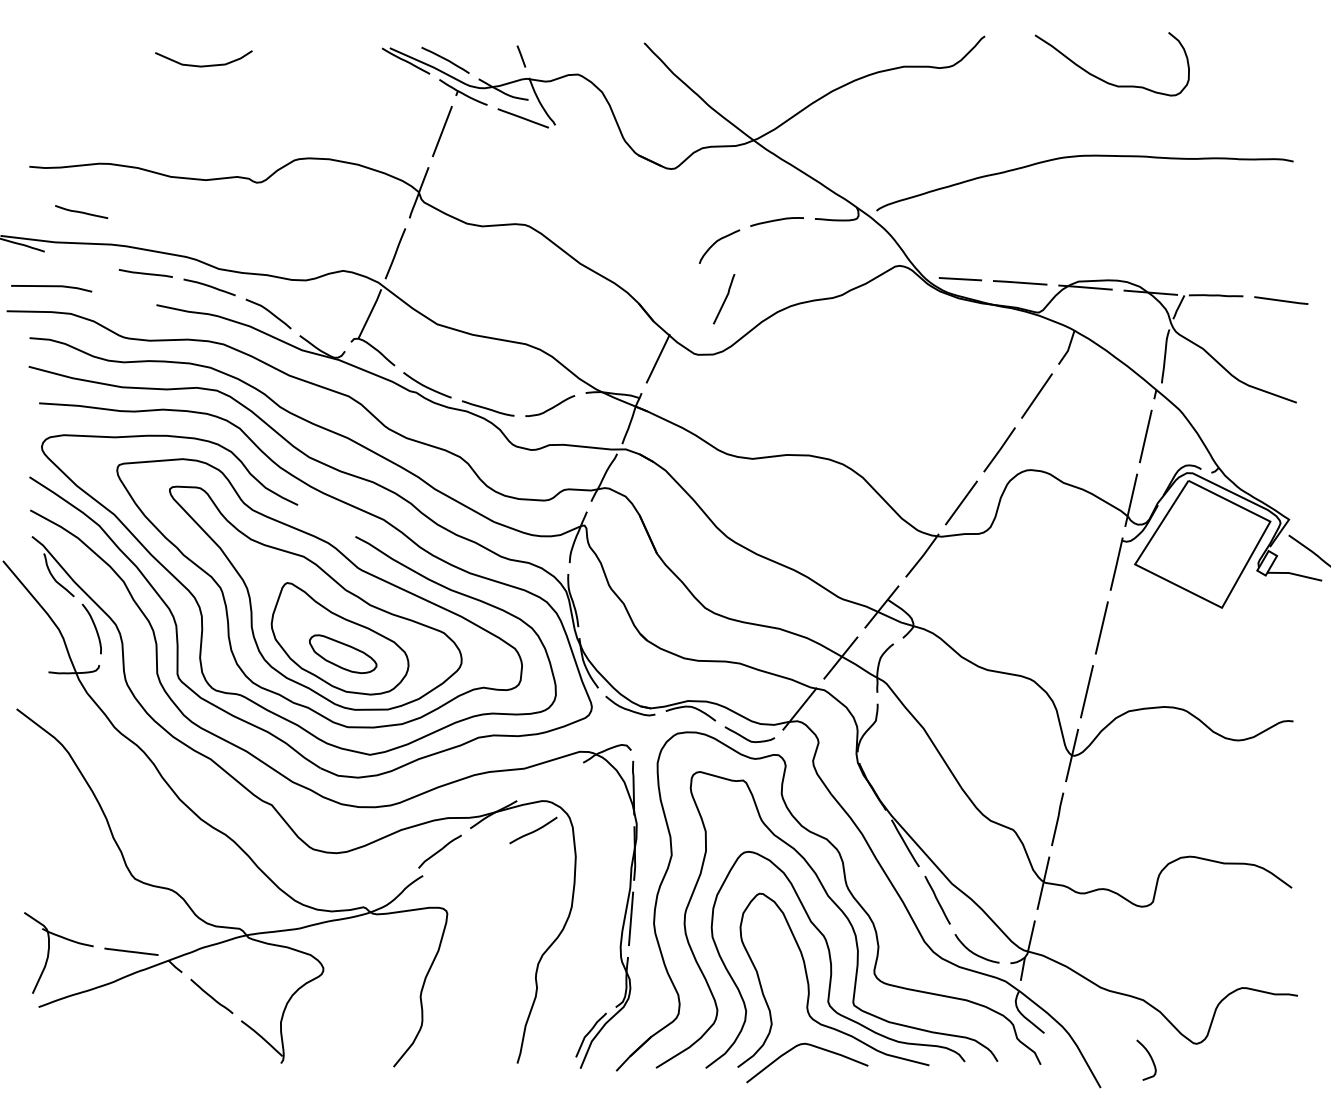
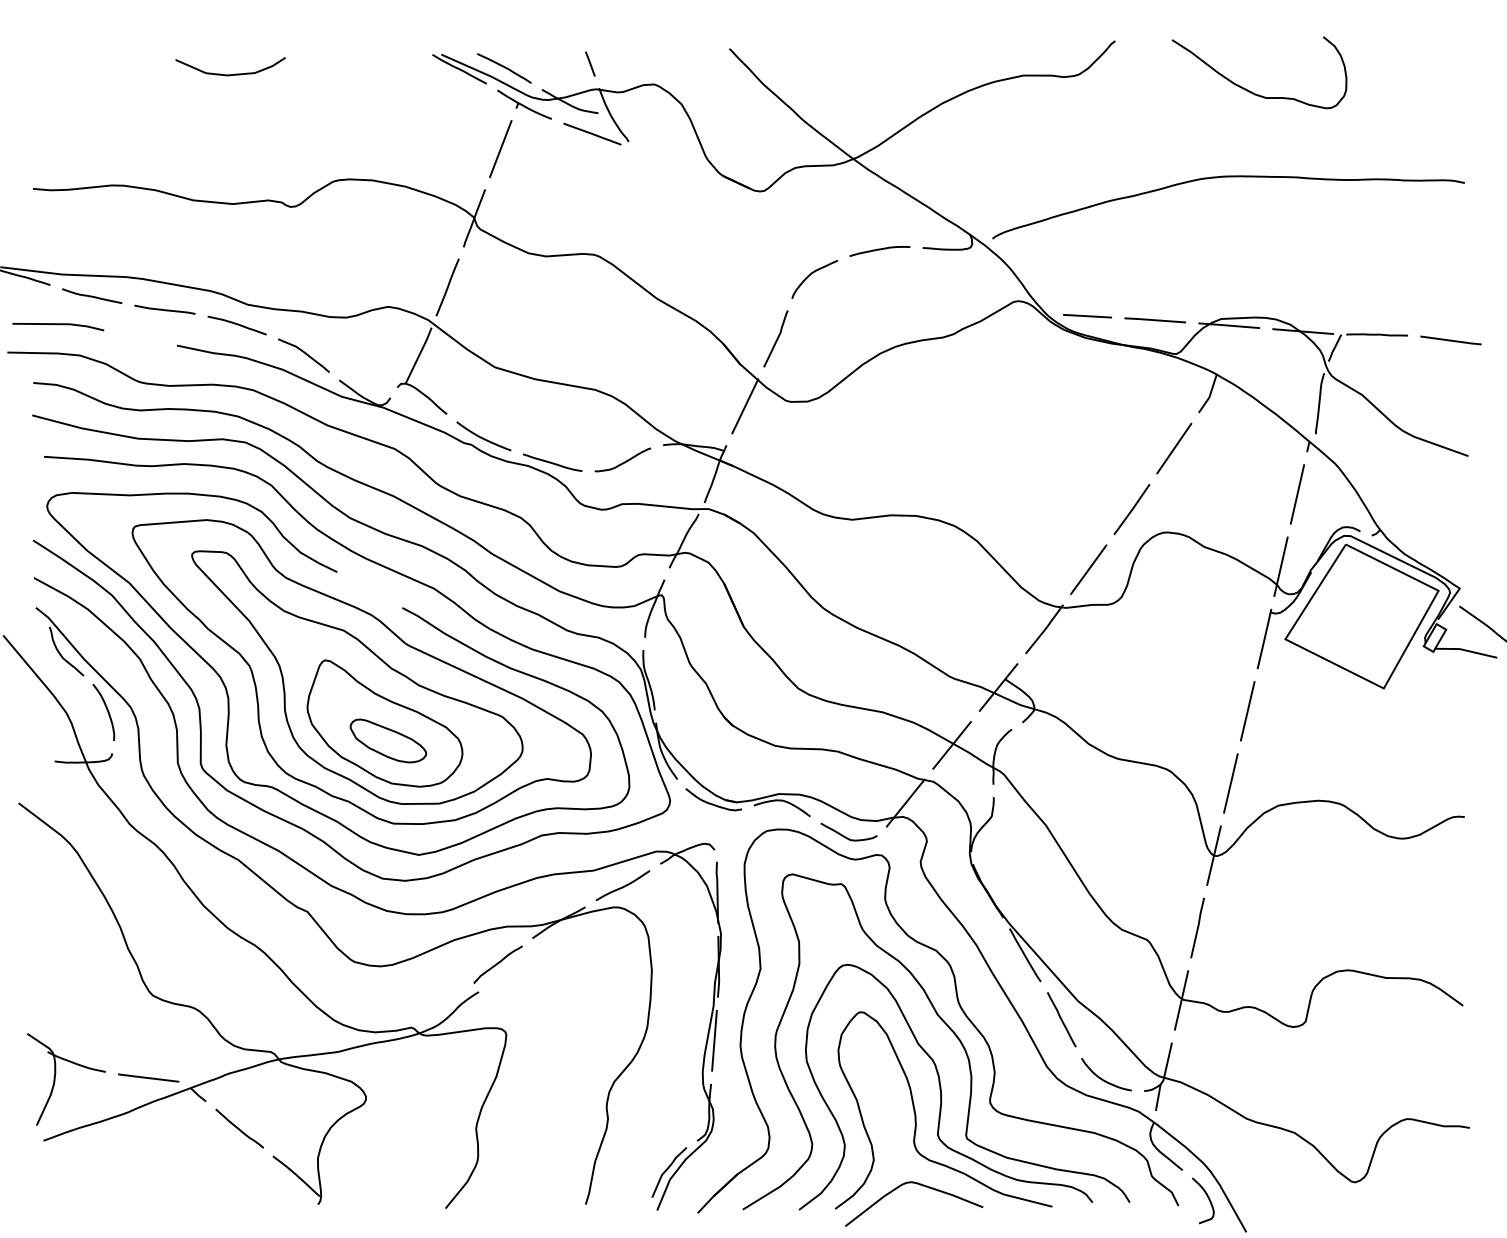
curve: (81, 211) -> (92, 295), moved
curve: (724, 298) -> (776, 338), moved
curve: (533, 831) -> (622, 886), moved
curve: (1149, 1056) -> (1206, 1196), moved

